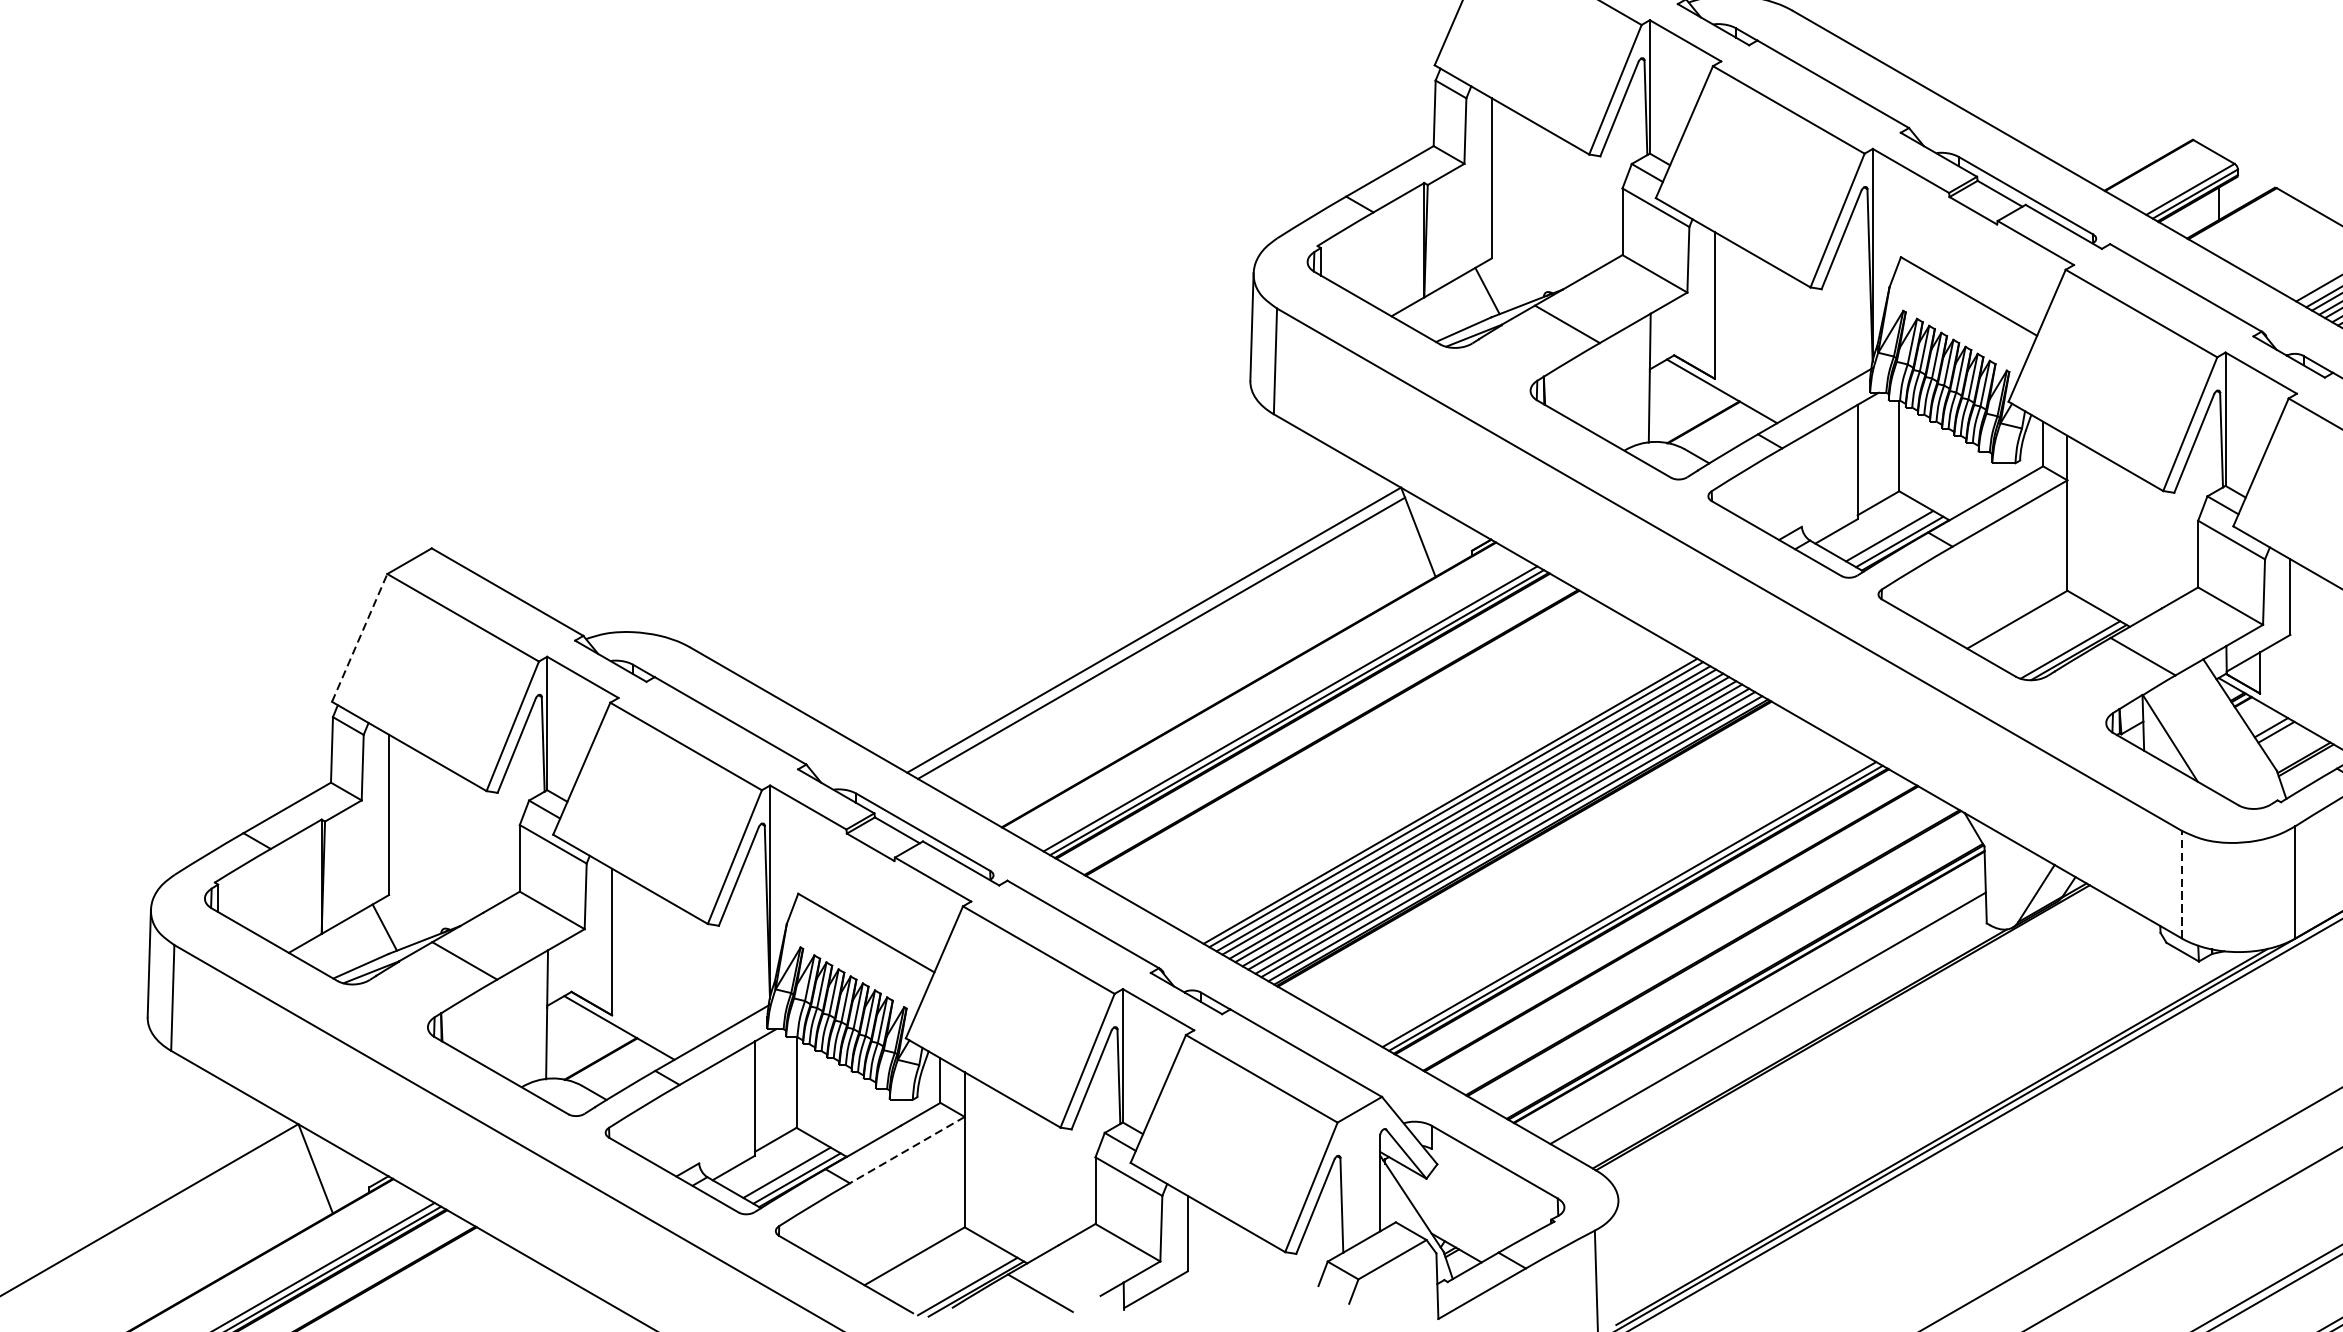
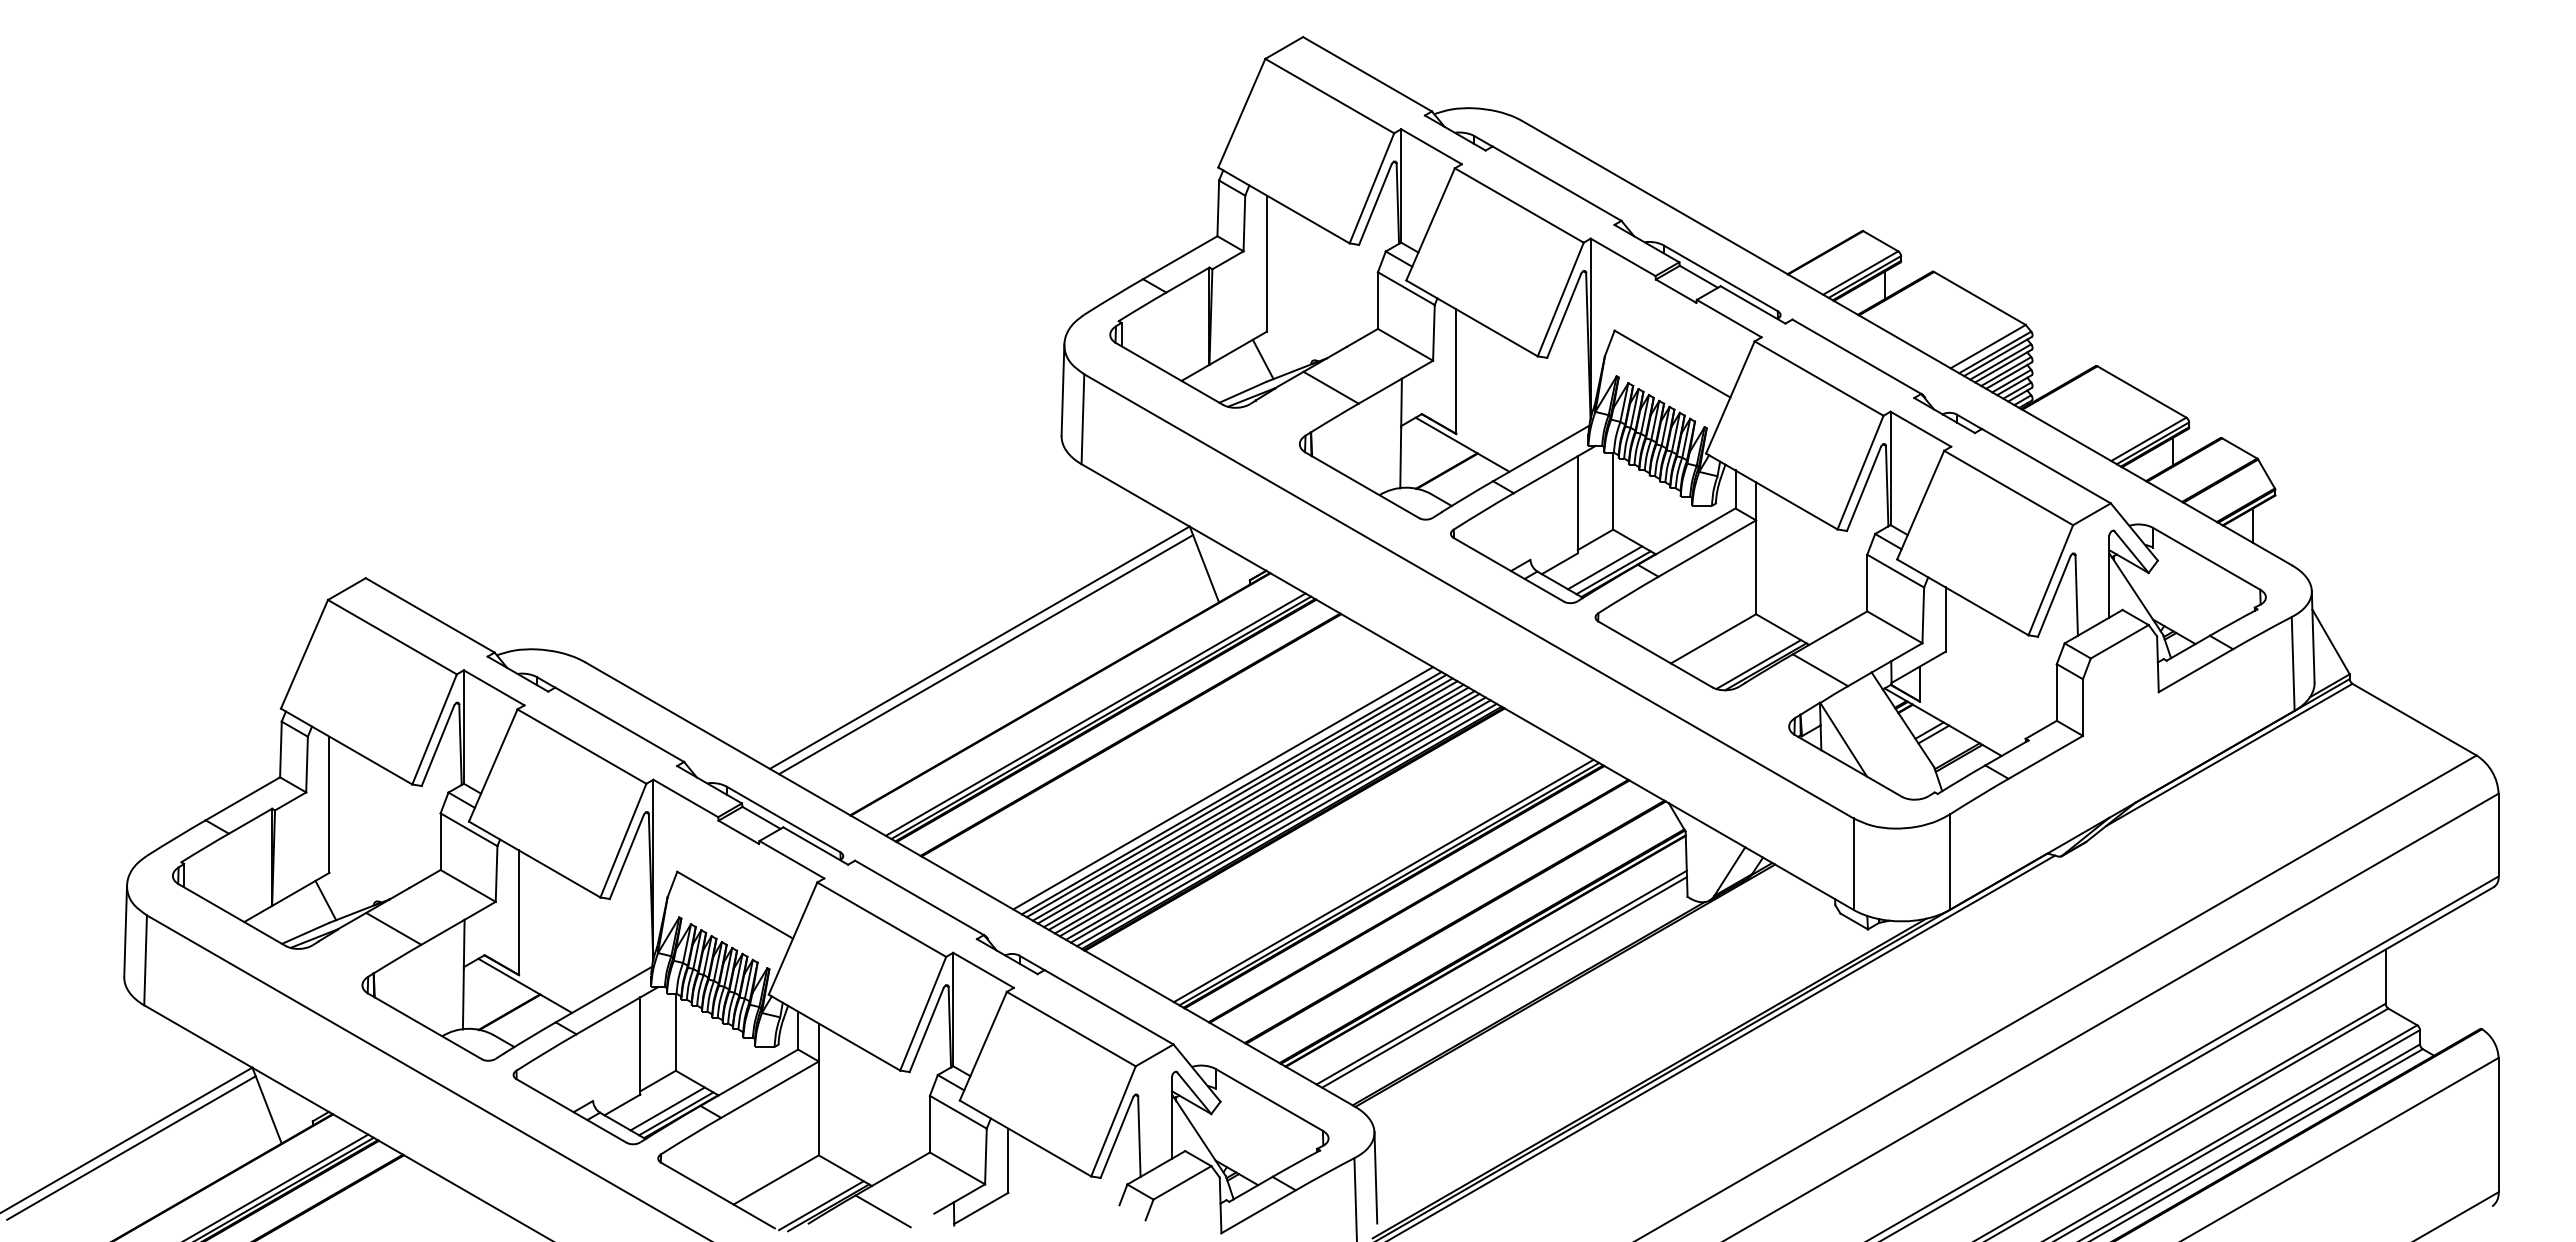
line: (359, 636) -> (304, 653), dashed -> solid
line: (1440, 795) -> (1223, 788), added
line: (2181, 885) -> (1853, 864), dashed -> solid
line: (1771, 1024) -> (1504, 982), added
line: (906, 1149) -> (769, 1089), dashed -> solid
line: (156, 1218) -> (131, 1147), added
line: (1619, 1253) -> (1375, 1177), added

